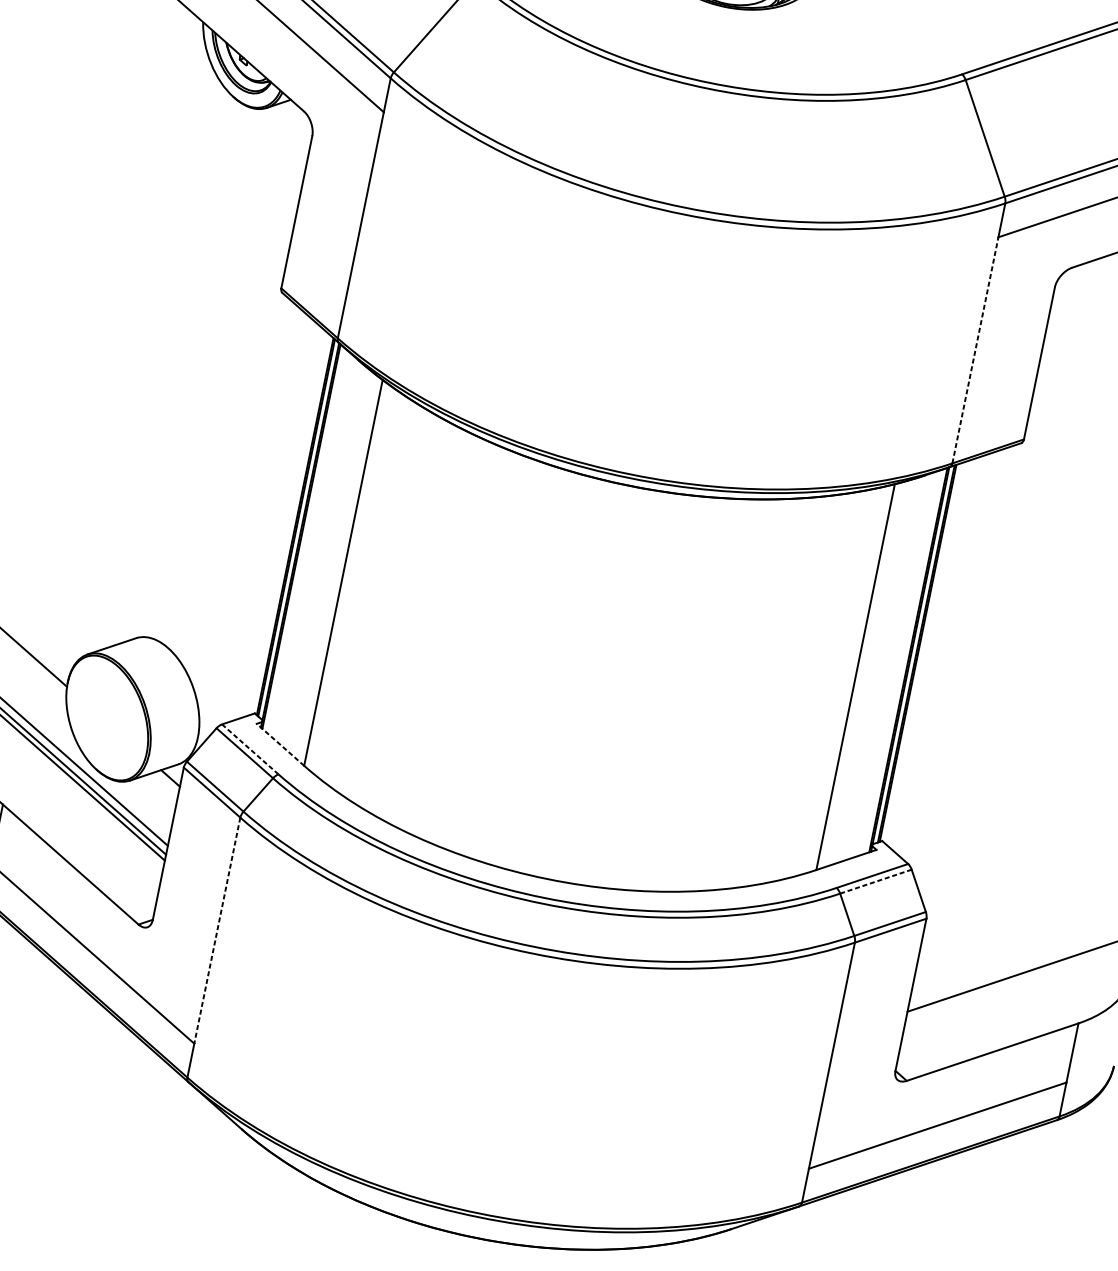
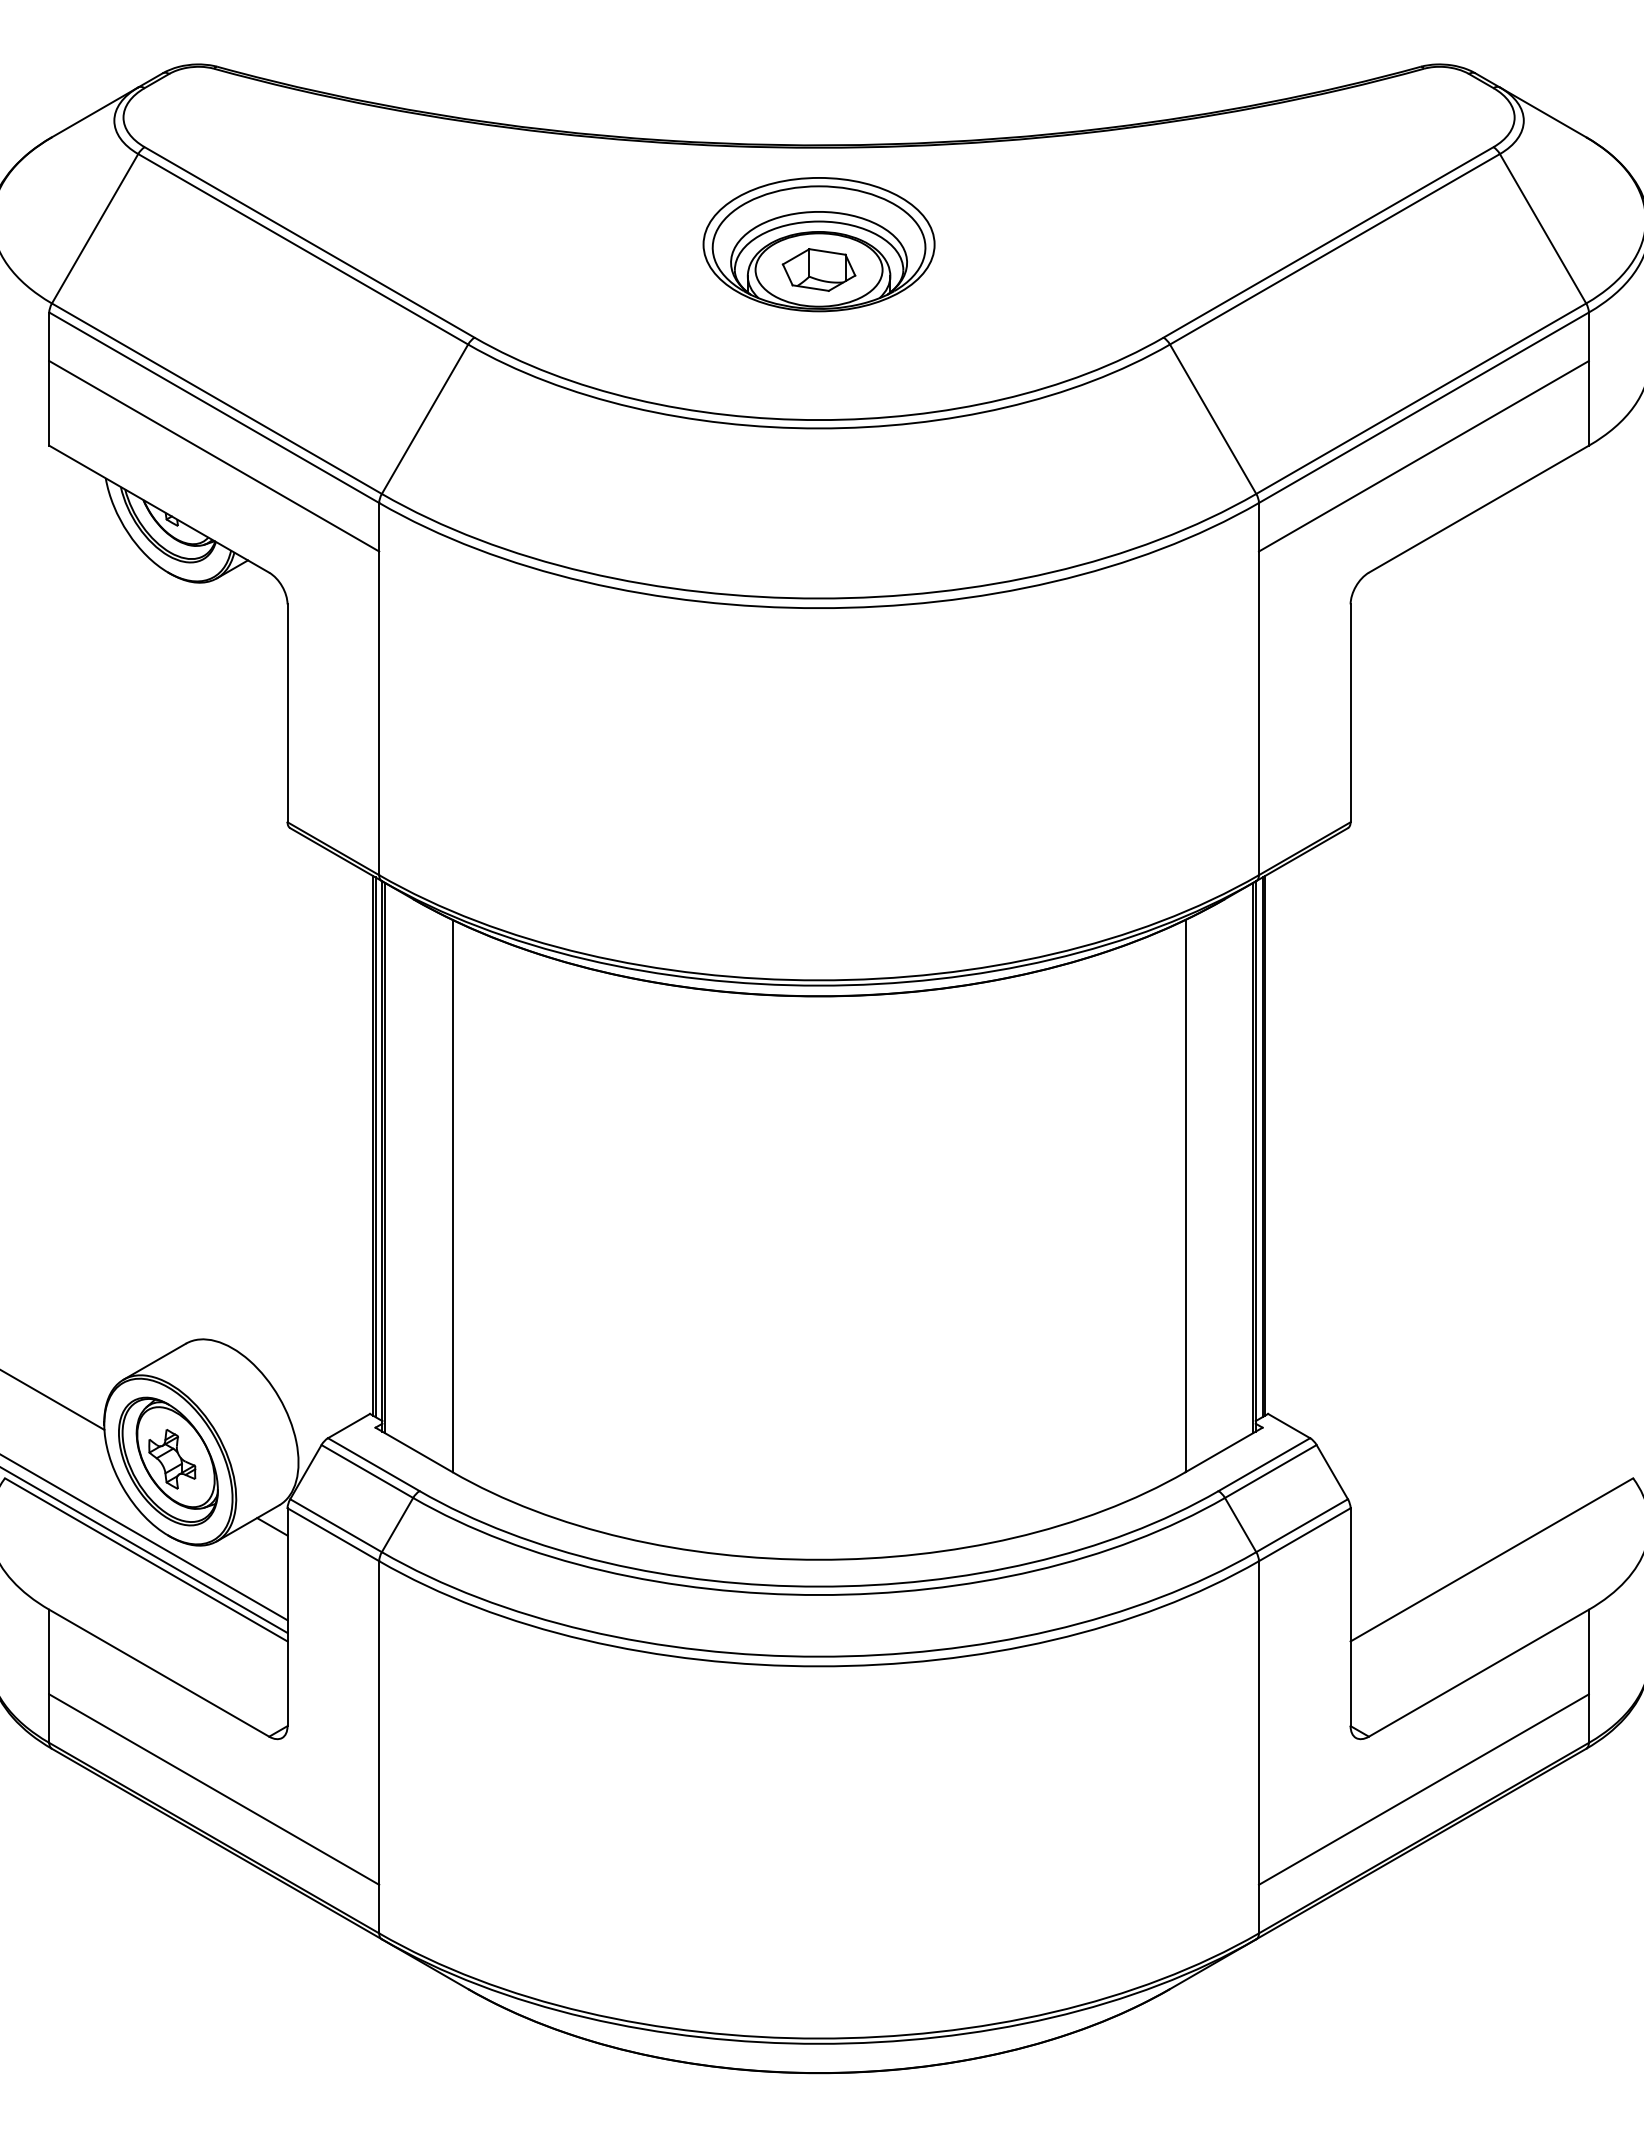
line: (975, 350) -> (1258, 713), dashed -> solid
part: (107, 718) -> (168, 1461), added
line: (280, 744) -> (413, 1449), dashed -> solid
line: (250, 749) -> (373, 1464), dashed -> solid
line: (875, 881) -> (1270, 1471), dashed -> solid
line: (217, 931) -> (379, 1723), dashed -> solid

